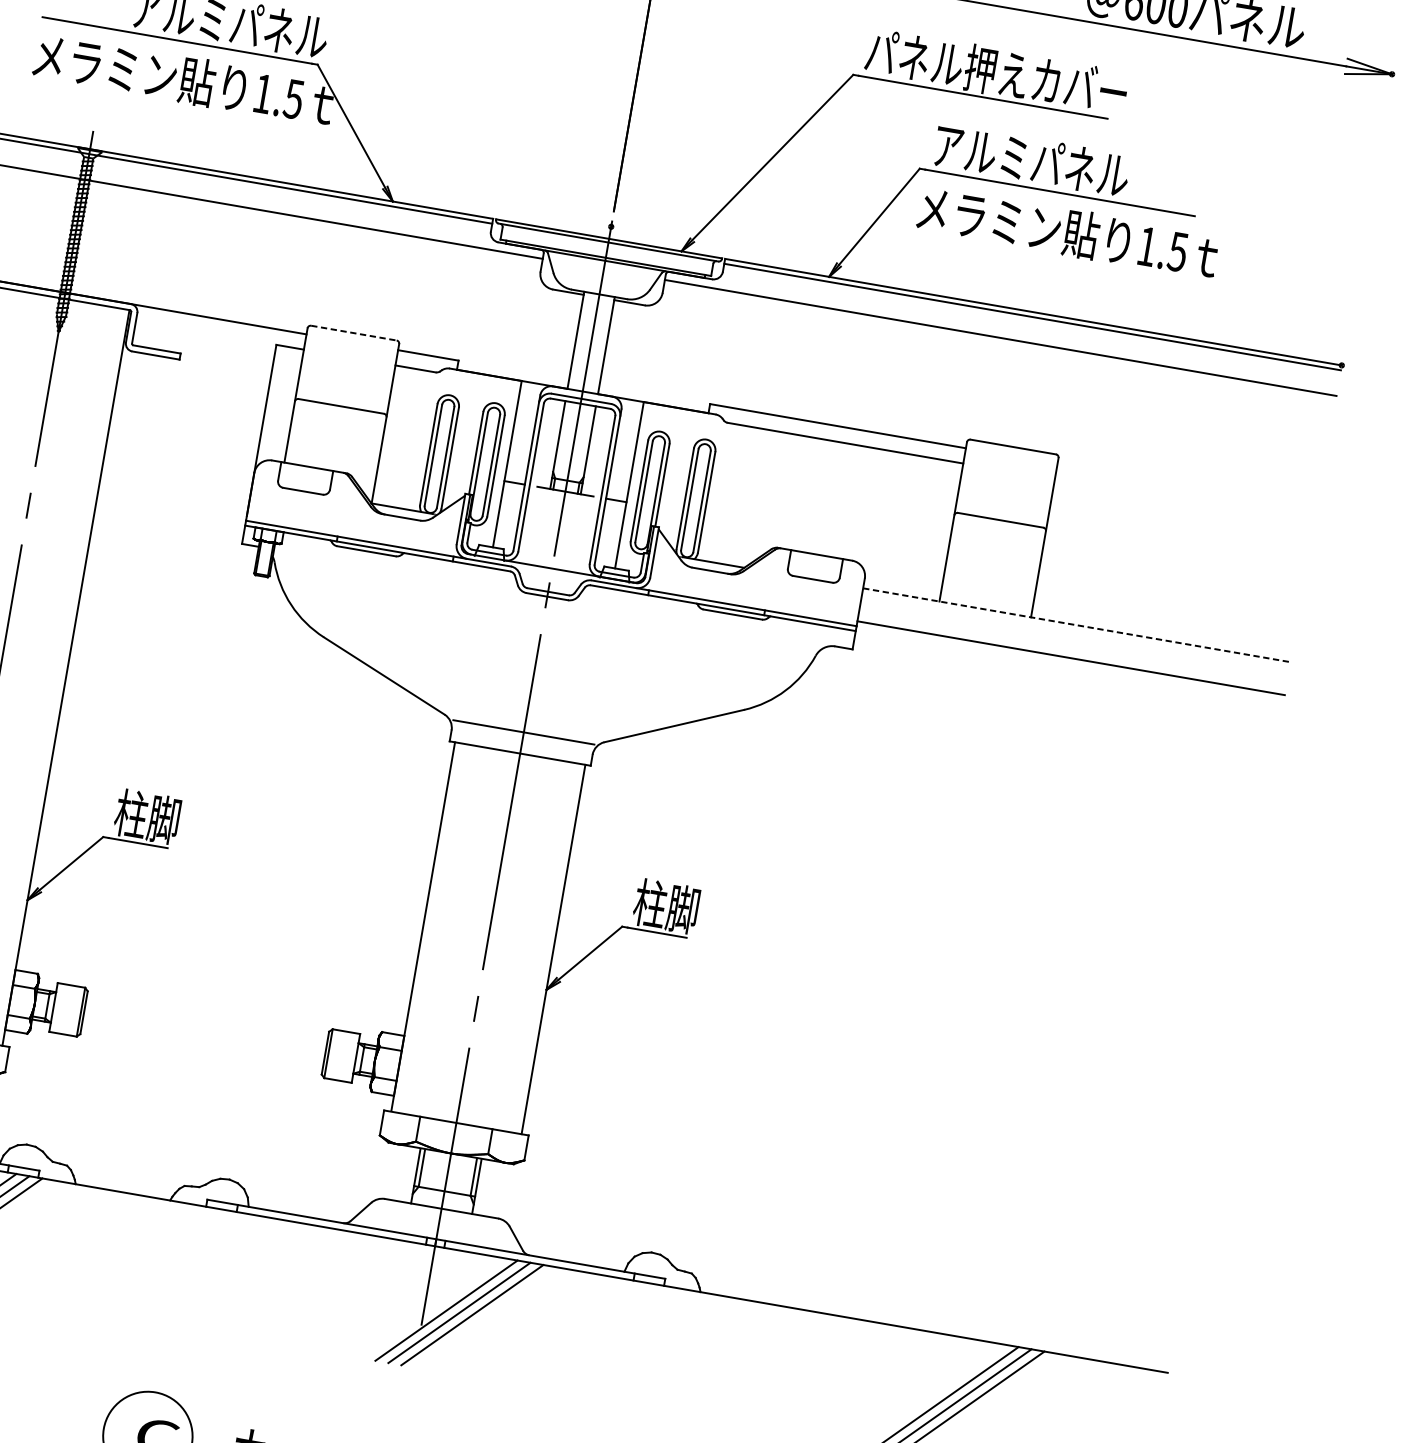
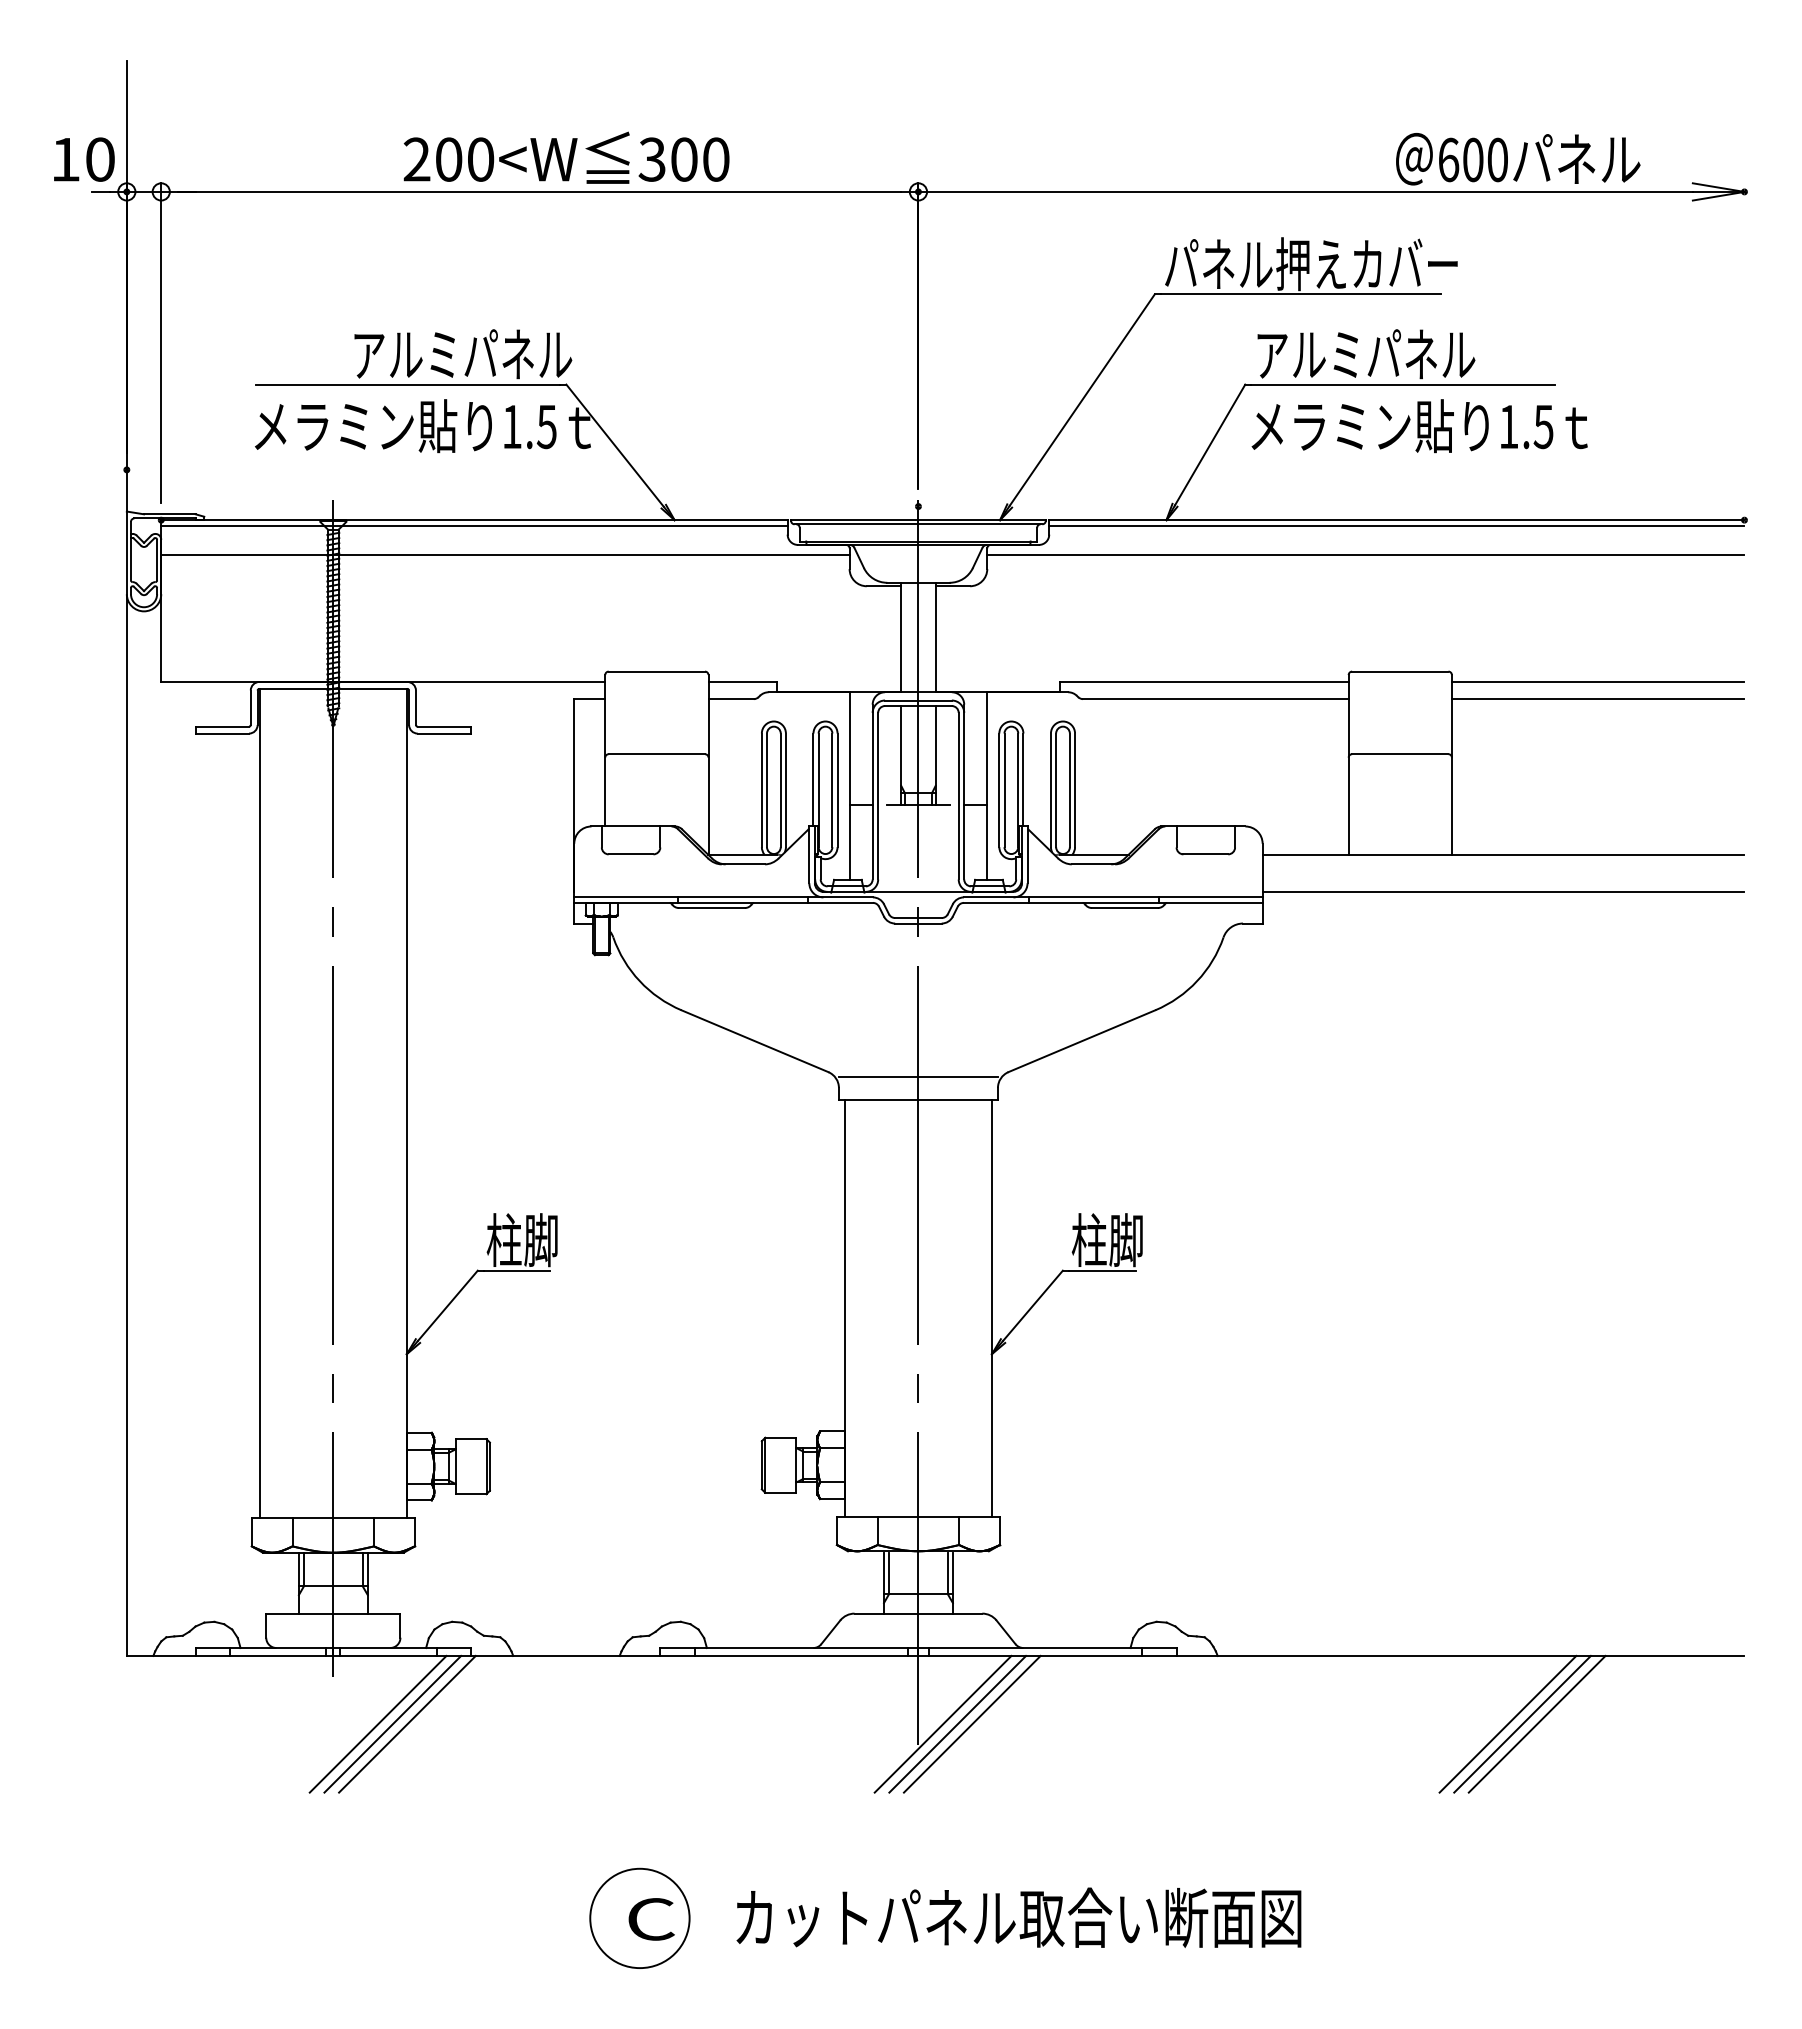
line: (354, 333) -> (657, 671), dashed -> solid
line: (1186, 486) -> (1597, 681), added
line: (1183, 501) -> (1597, 699), added
line: (1076, 625) -> (1503, 854), dashed -> solid

